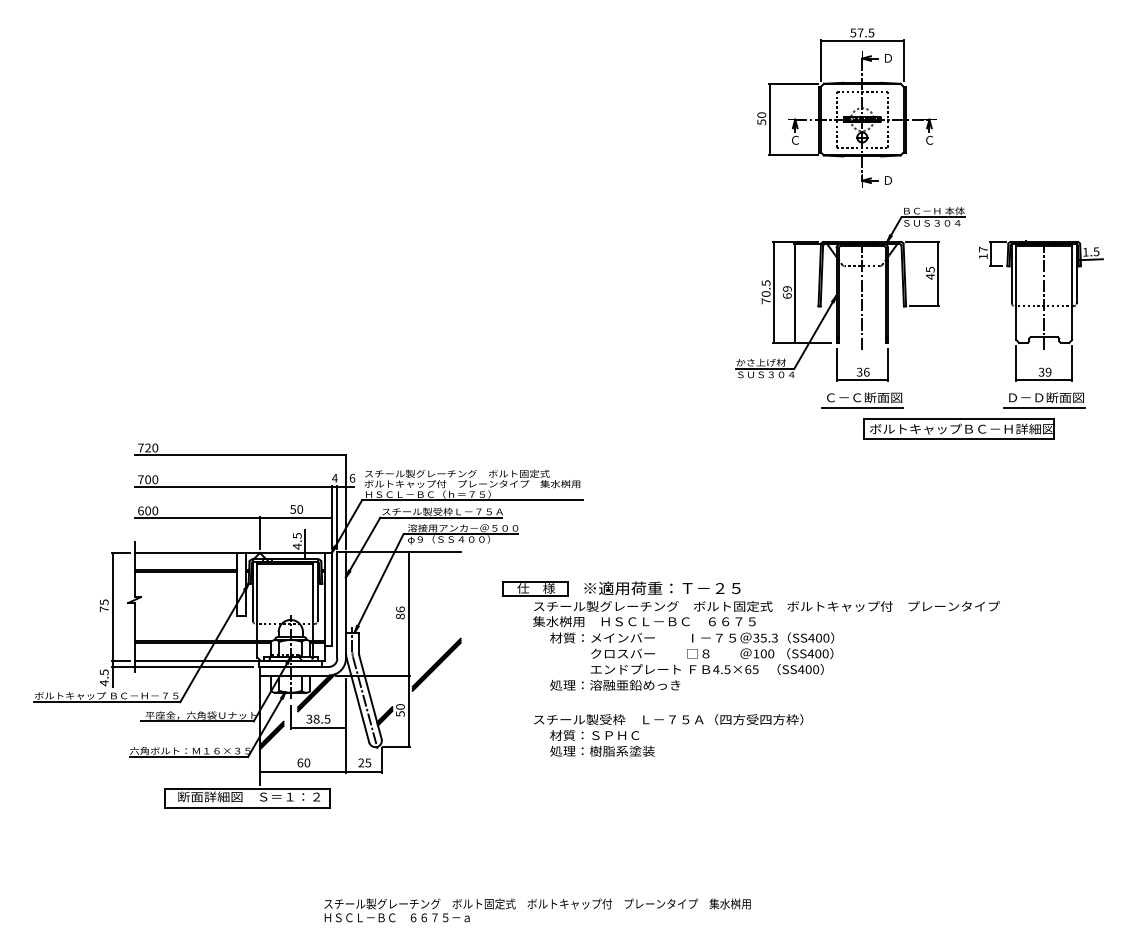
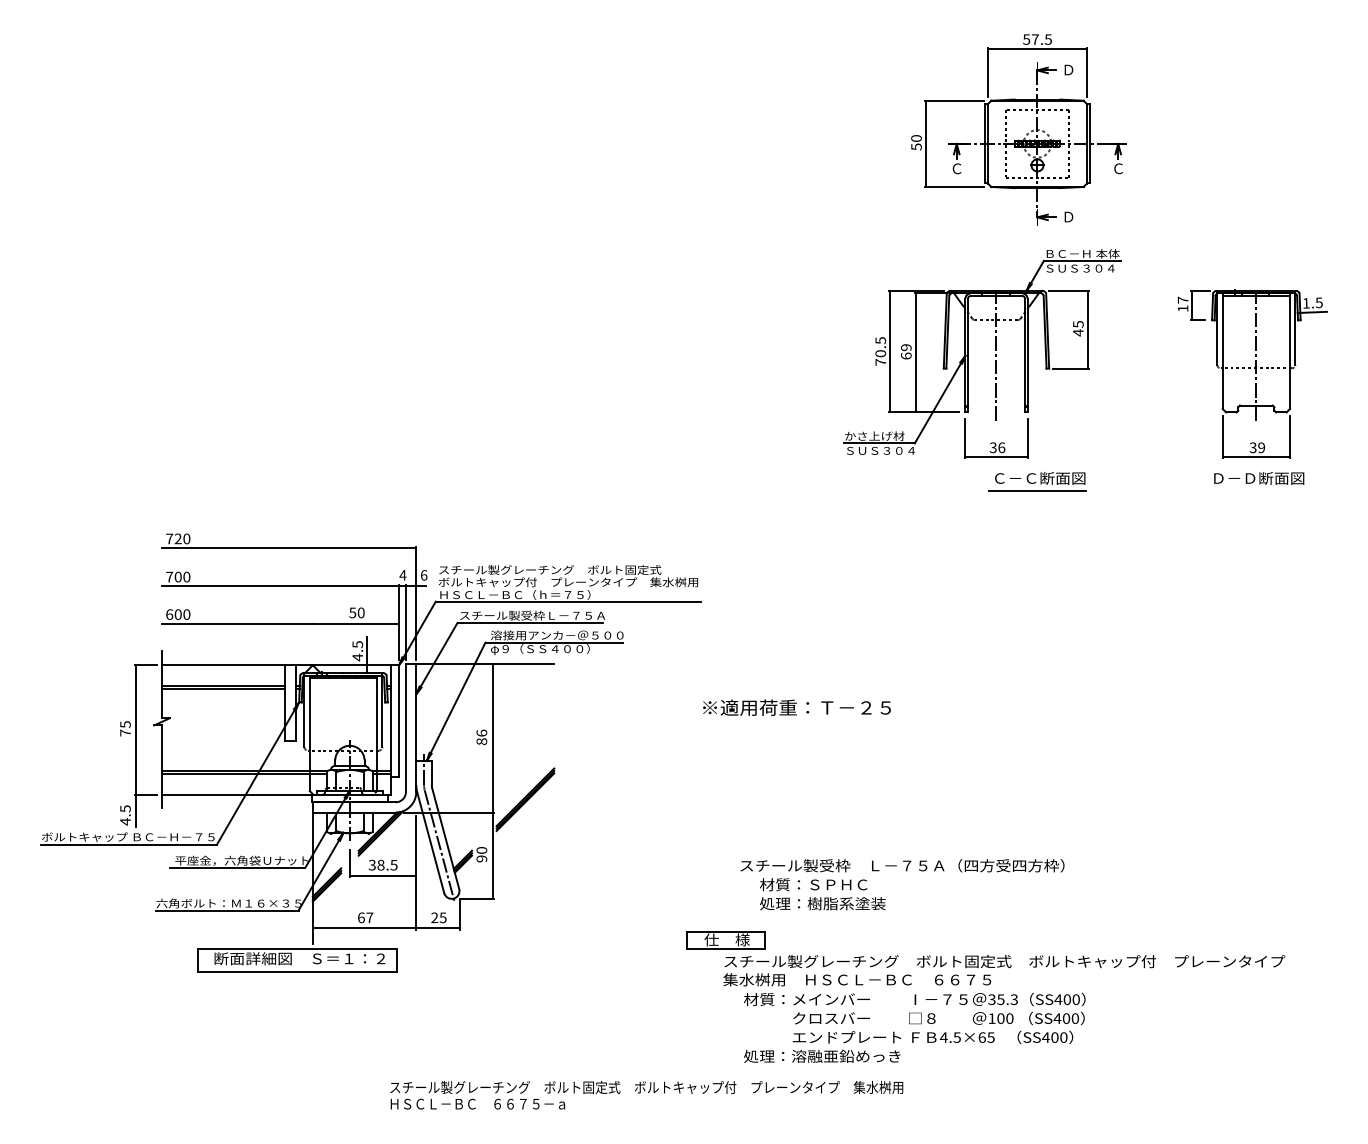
part: (861, 294) -> (995, 354), moved
line: (1044, 407) -> (1256, 490), removed
part: (958, 428) -> (1153, 515), removed
line: (259, 532) -> (312, 640), removed
part: (750, 635) -> (985, 996), moved
line: (182, 667) -> (219, 802), removed
text: (400, 713) -> (481, 858), 50 -> 90
text: (668, 735) -> (902, 884), moved
text: (307, 762) -> (369, 917), 60 -> 67

